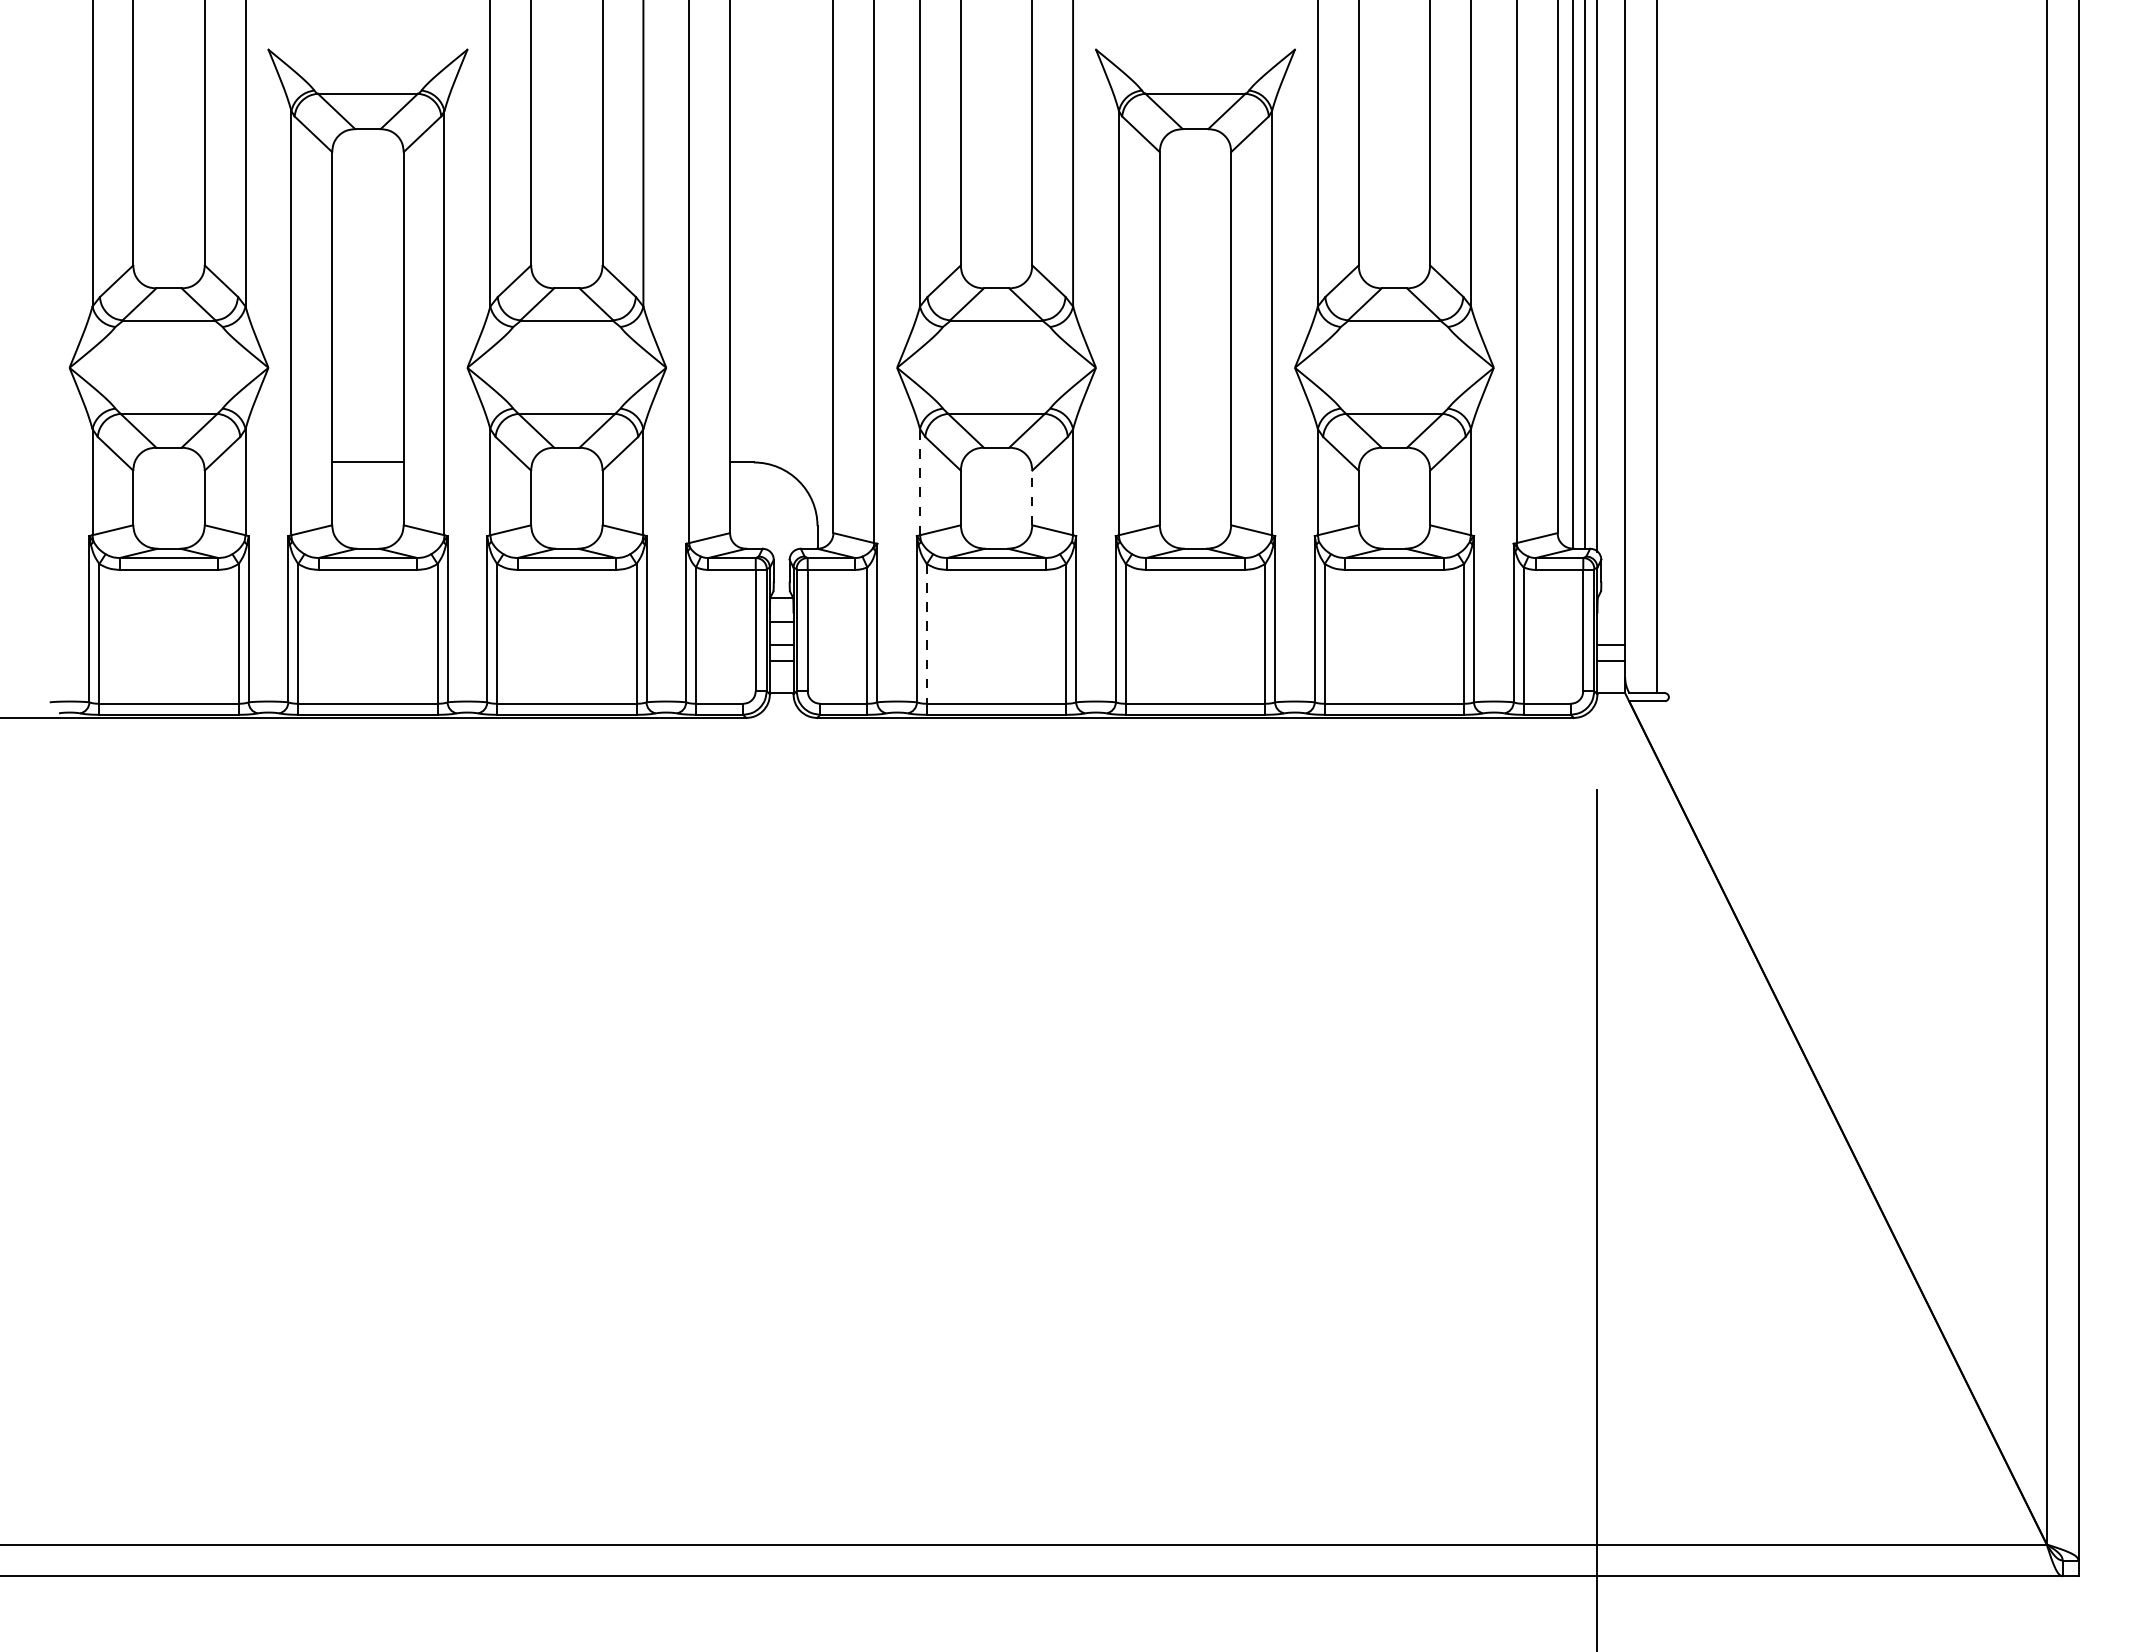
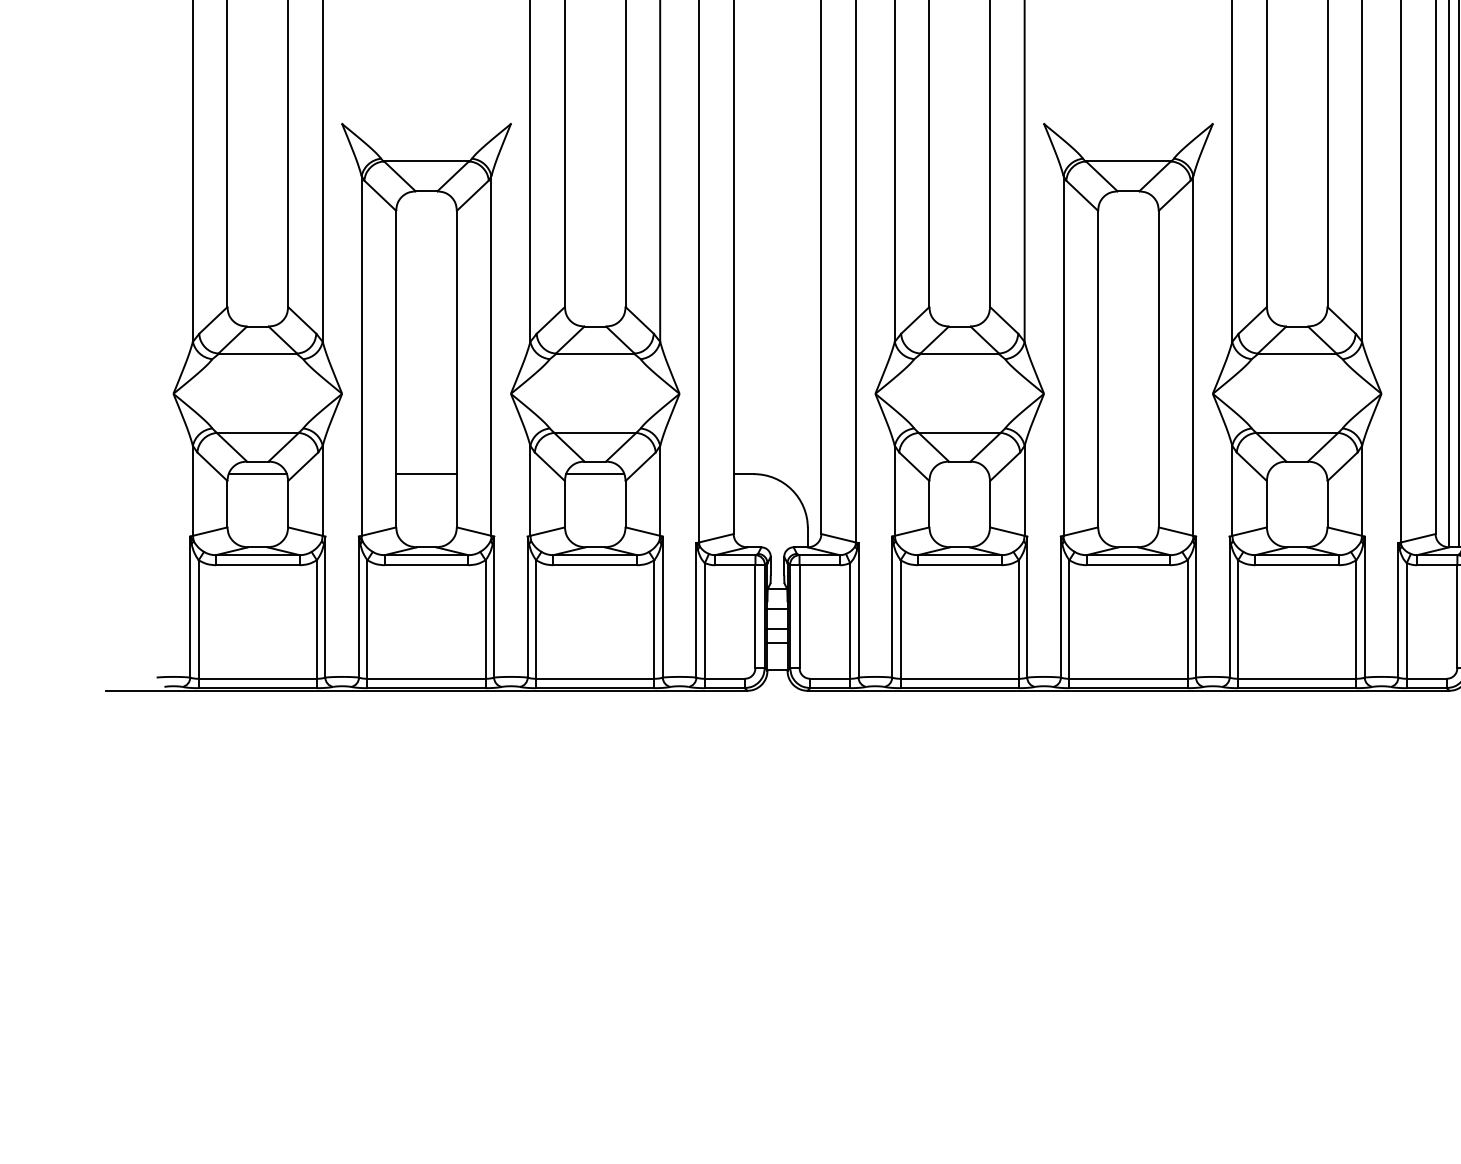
line: (168, 462) -> (257, 474), added
line: (566, 462) -> (594, 474), added
line: (920, 481) -> (895, 490), dashed -> solid
line: (1032, 497) -> (990, 503), dashed -> solid
line: (926, 633) -> (900, 619), dashed -> solid

